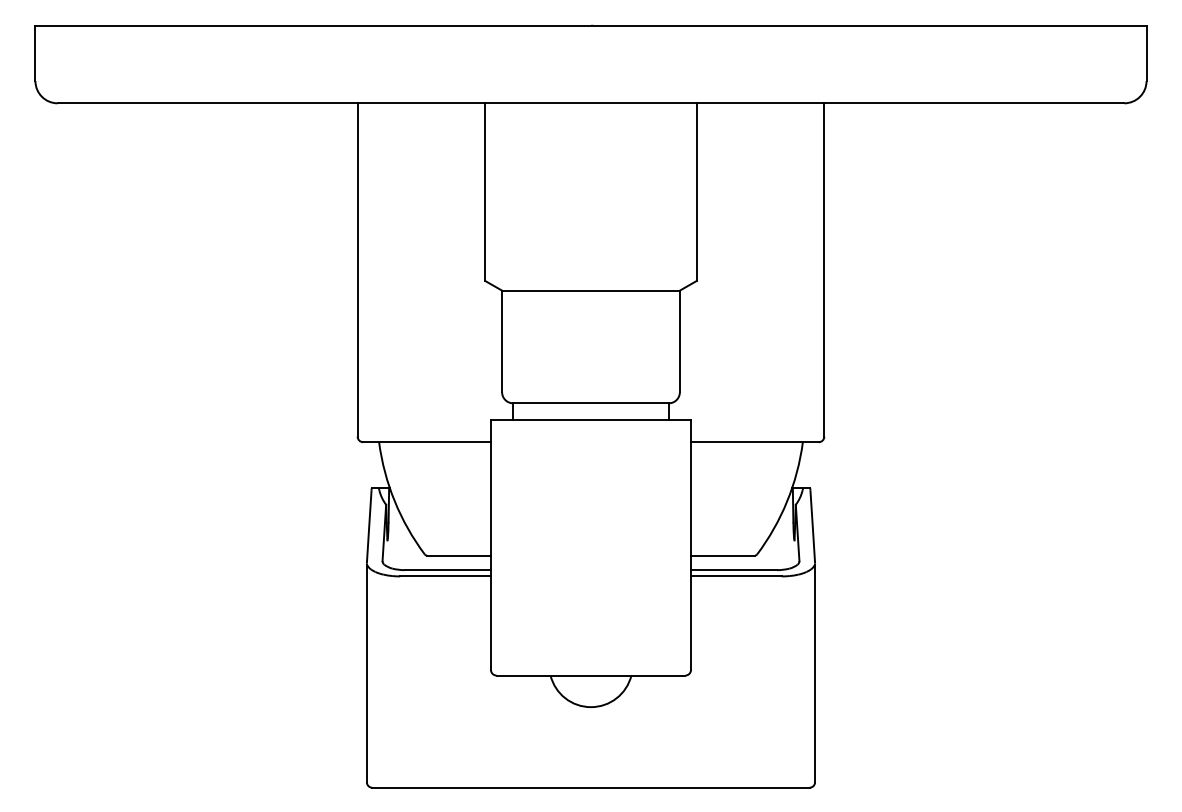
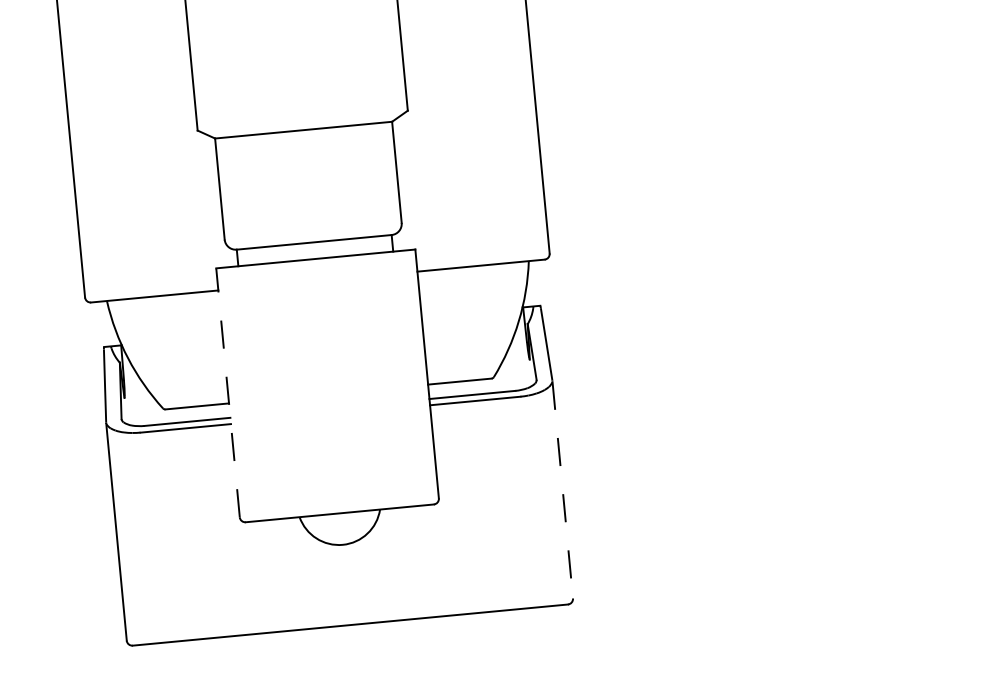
line: (491, 545) -> (228, 393), solid -> dashed
line: (815, 673) -> (563, 490), solid -> dashed

